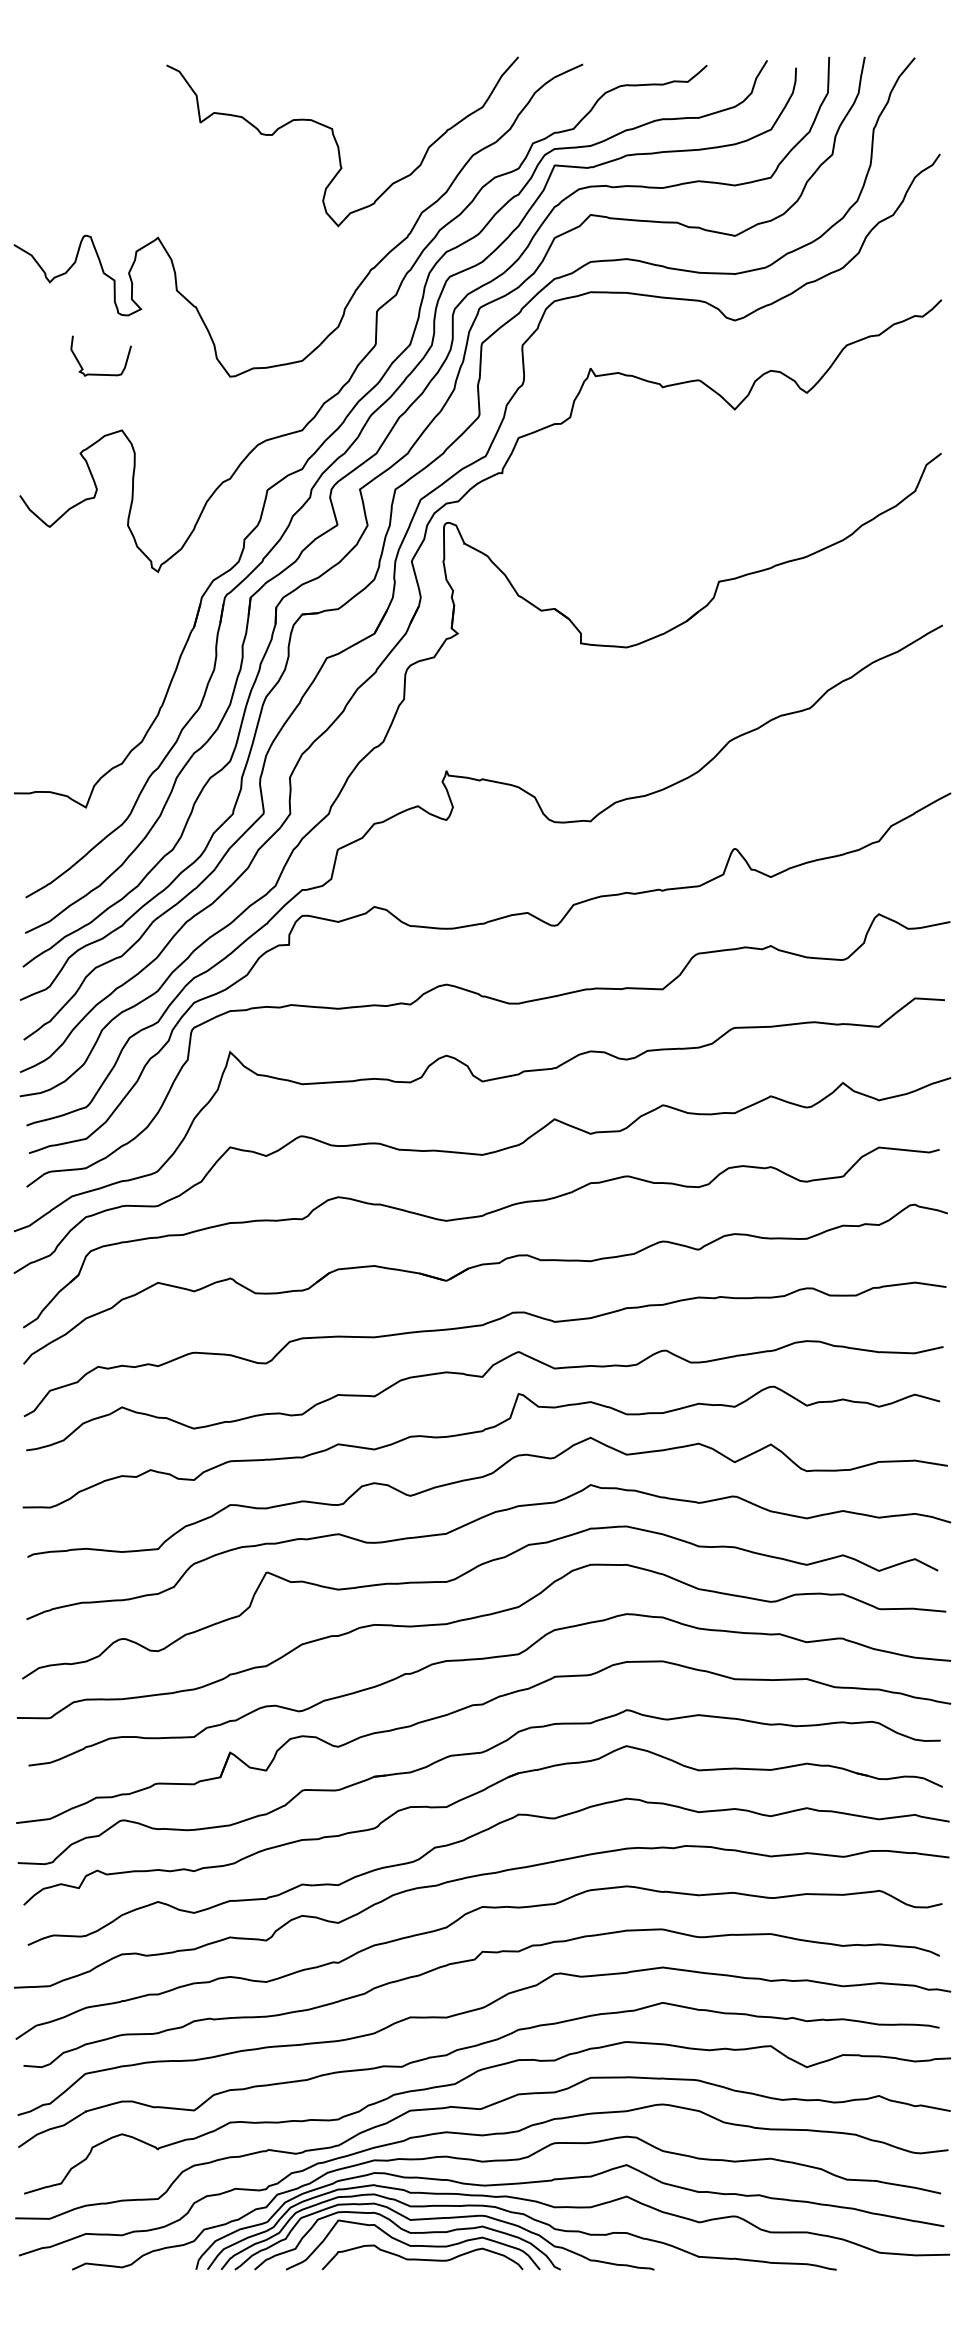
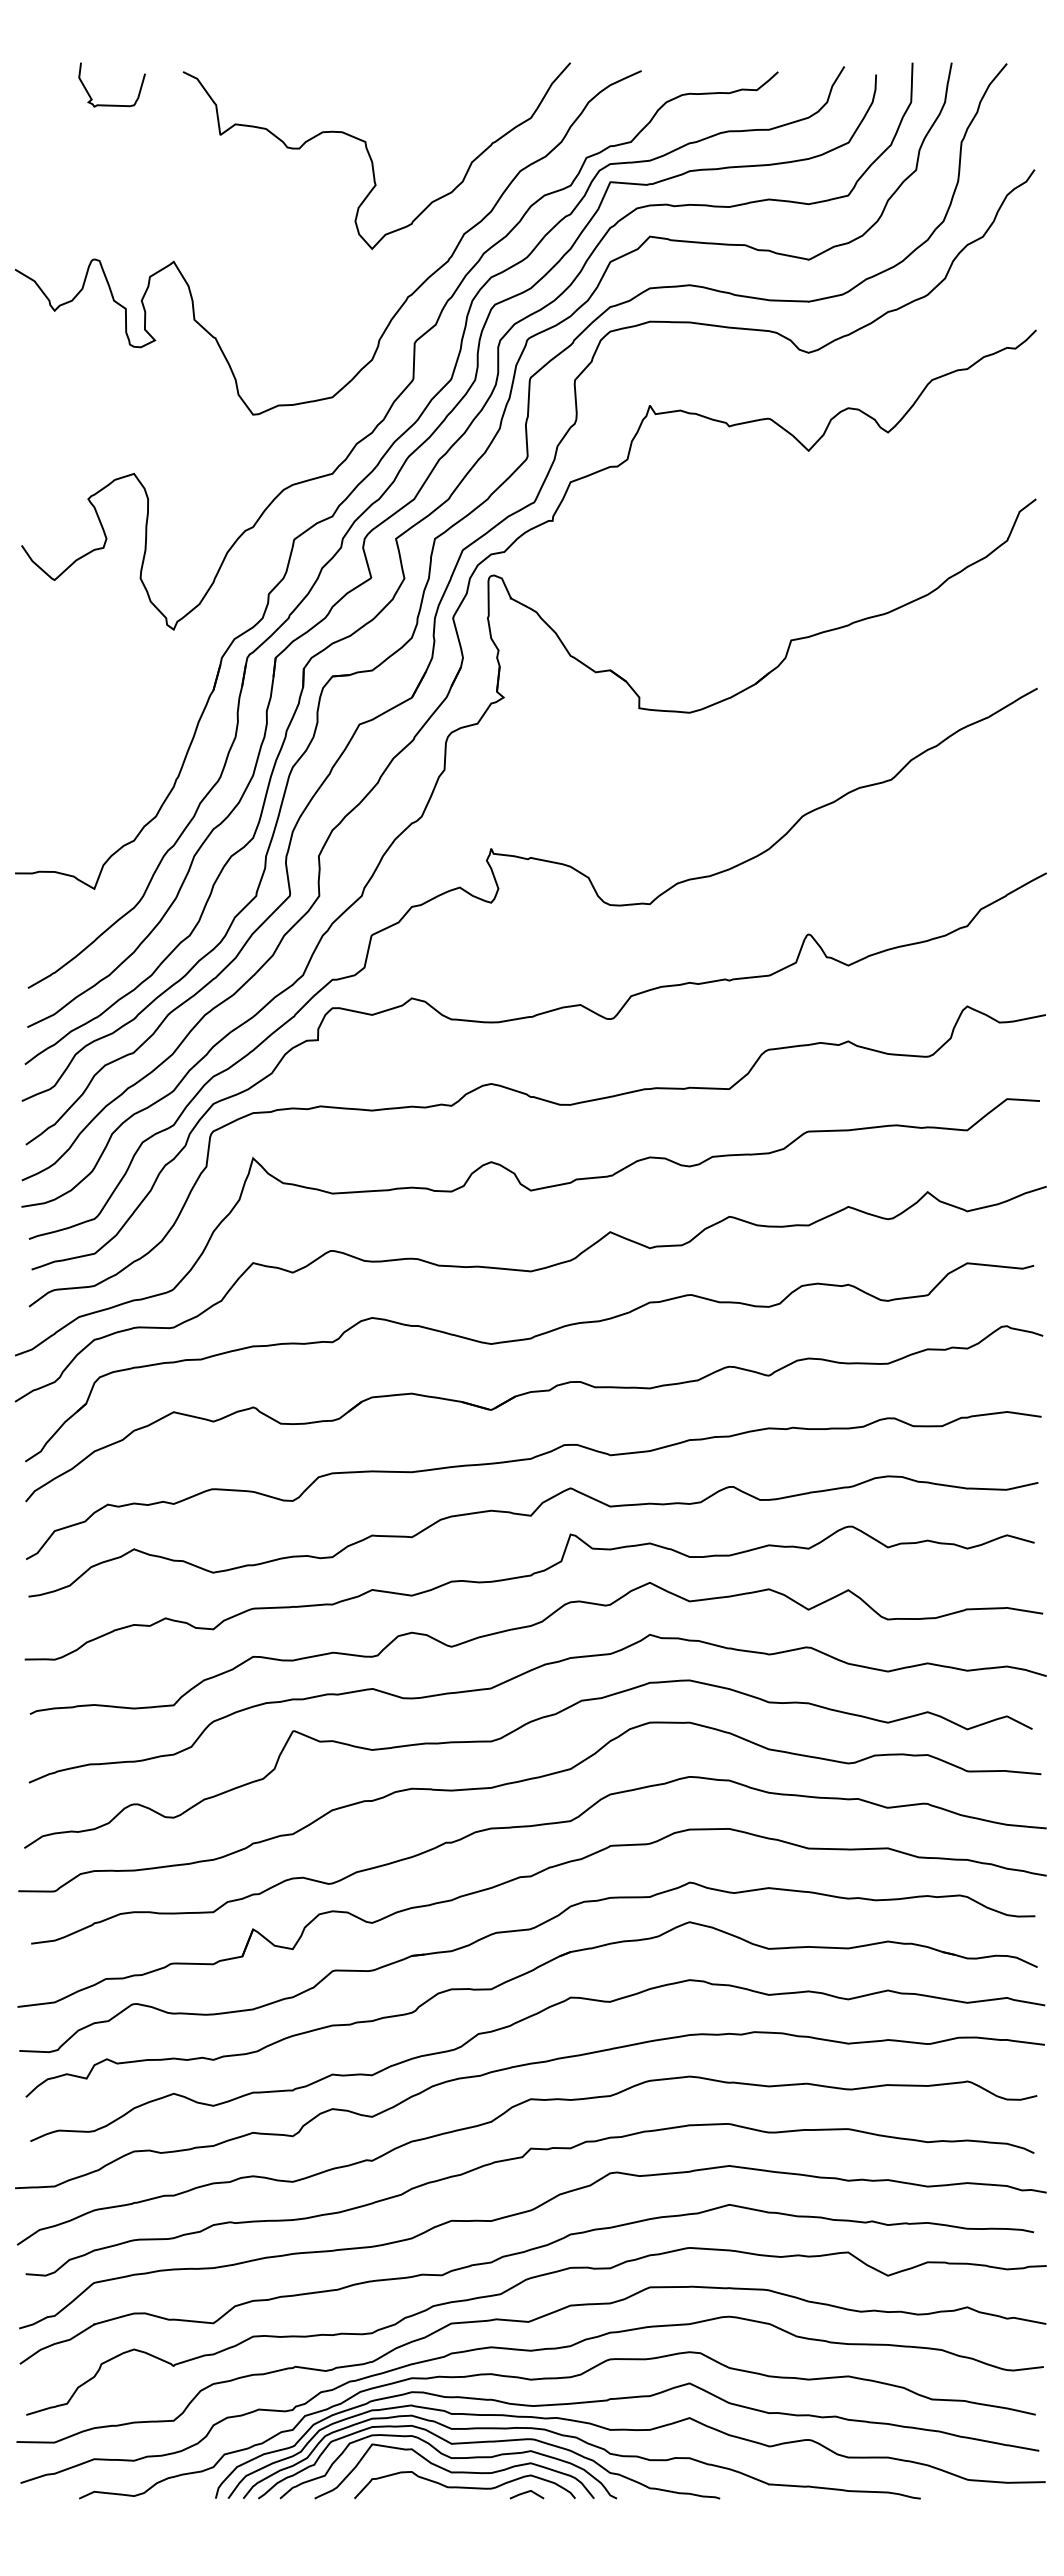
curve: (100, 373) -> (111, 104), moved
line: (478, 2265) -> (526, 2493), added

